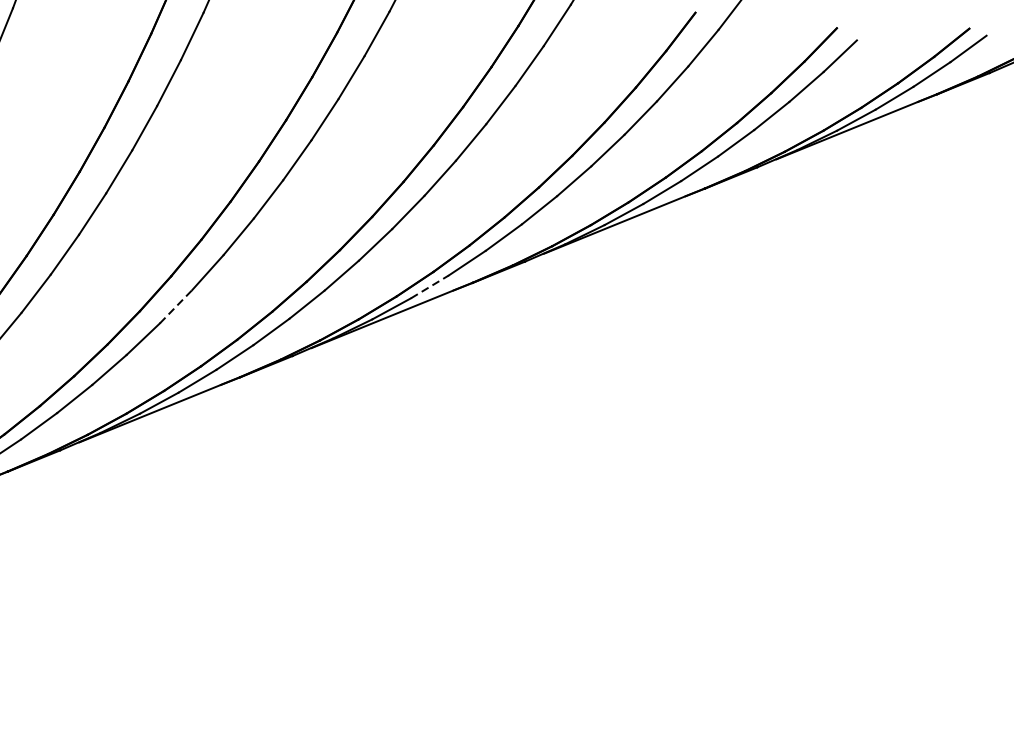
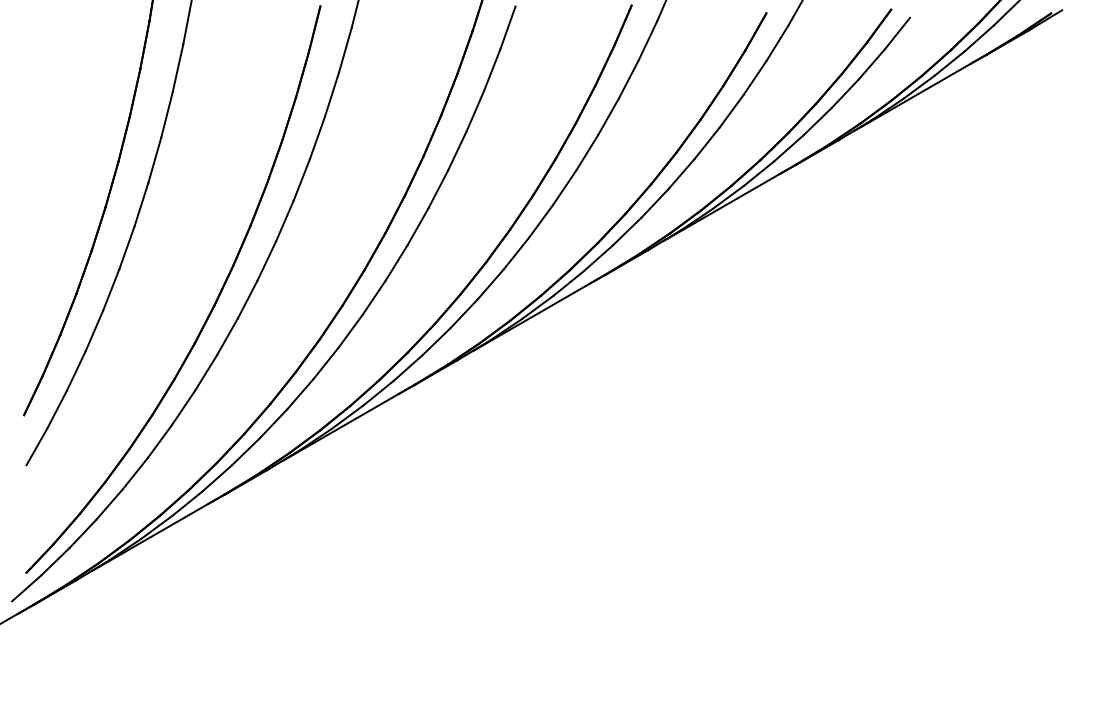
line: (430, 287) -> (569, 283), dashed -> solid
line: (176, 305) -> (350, 330), dashed -> solid

